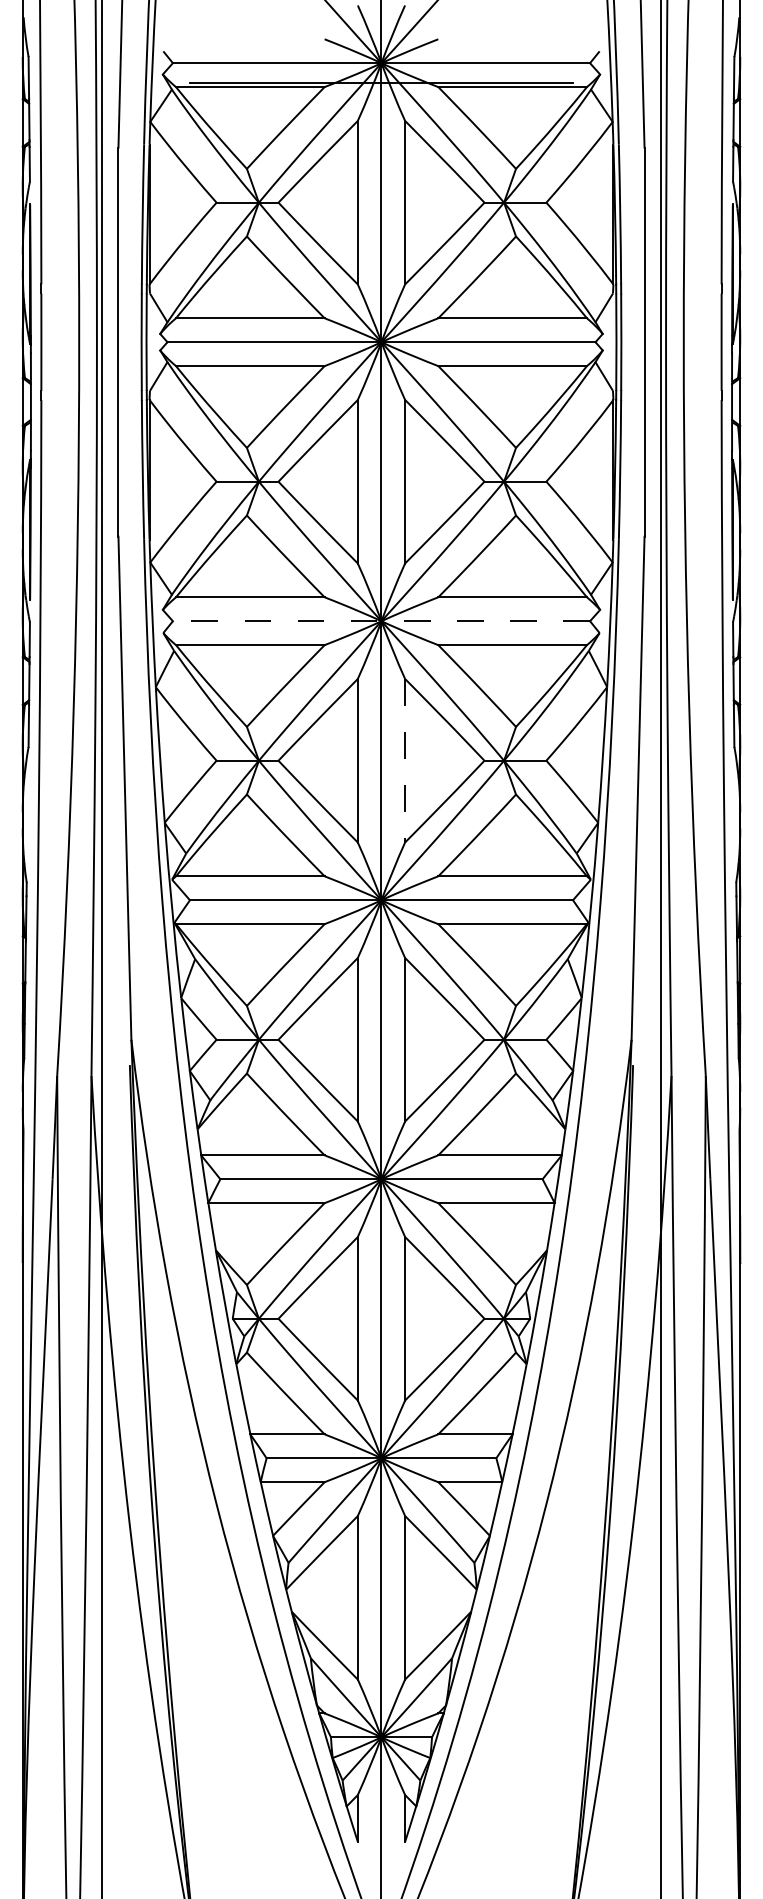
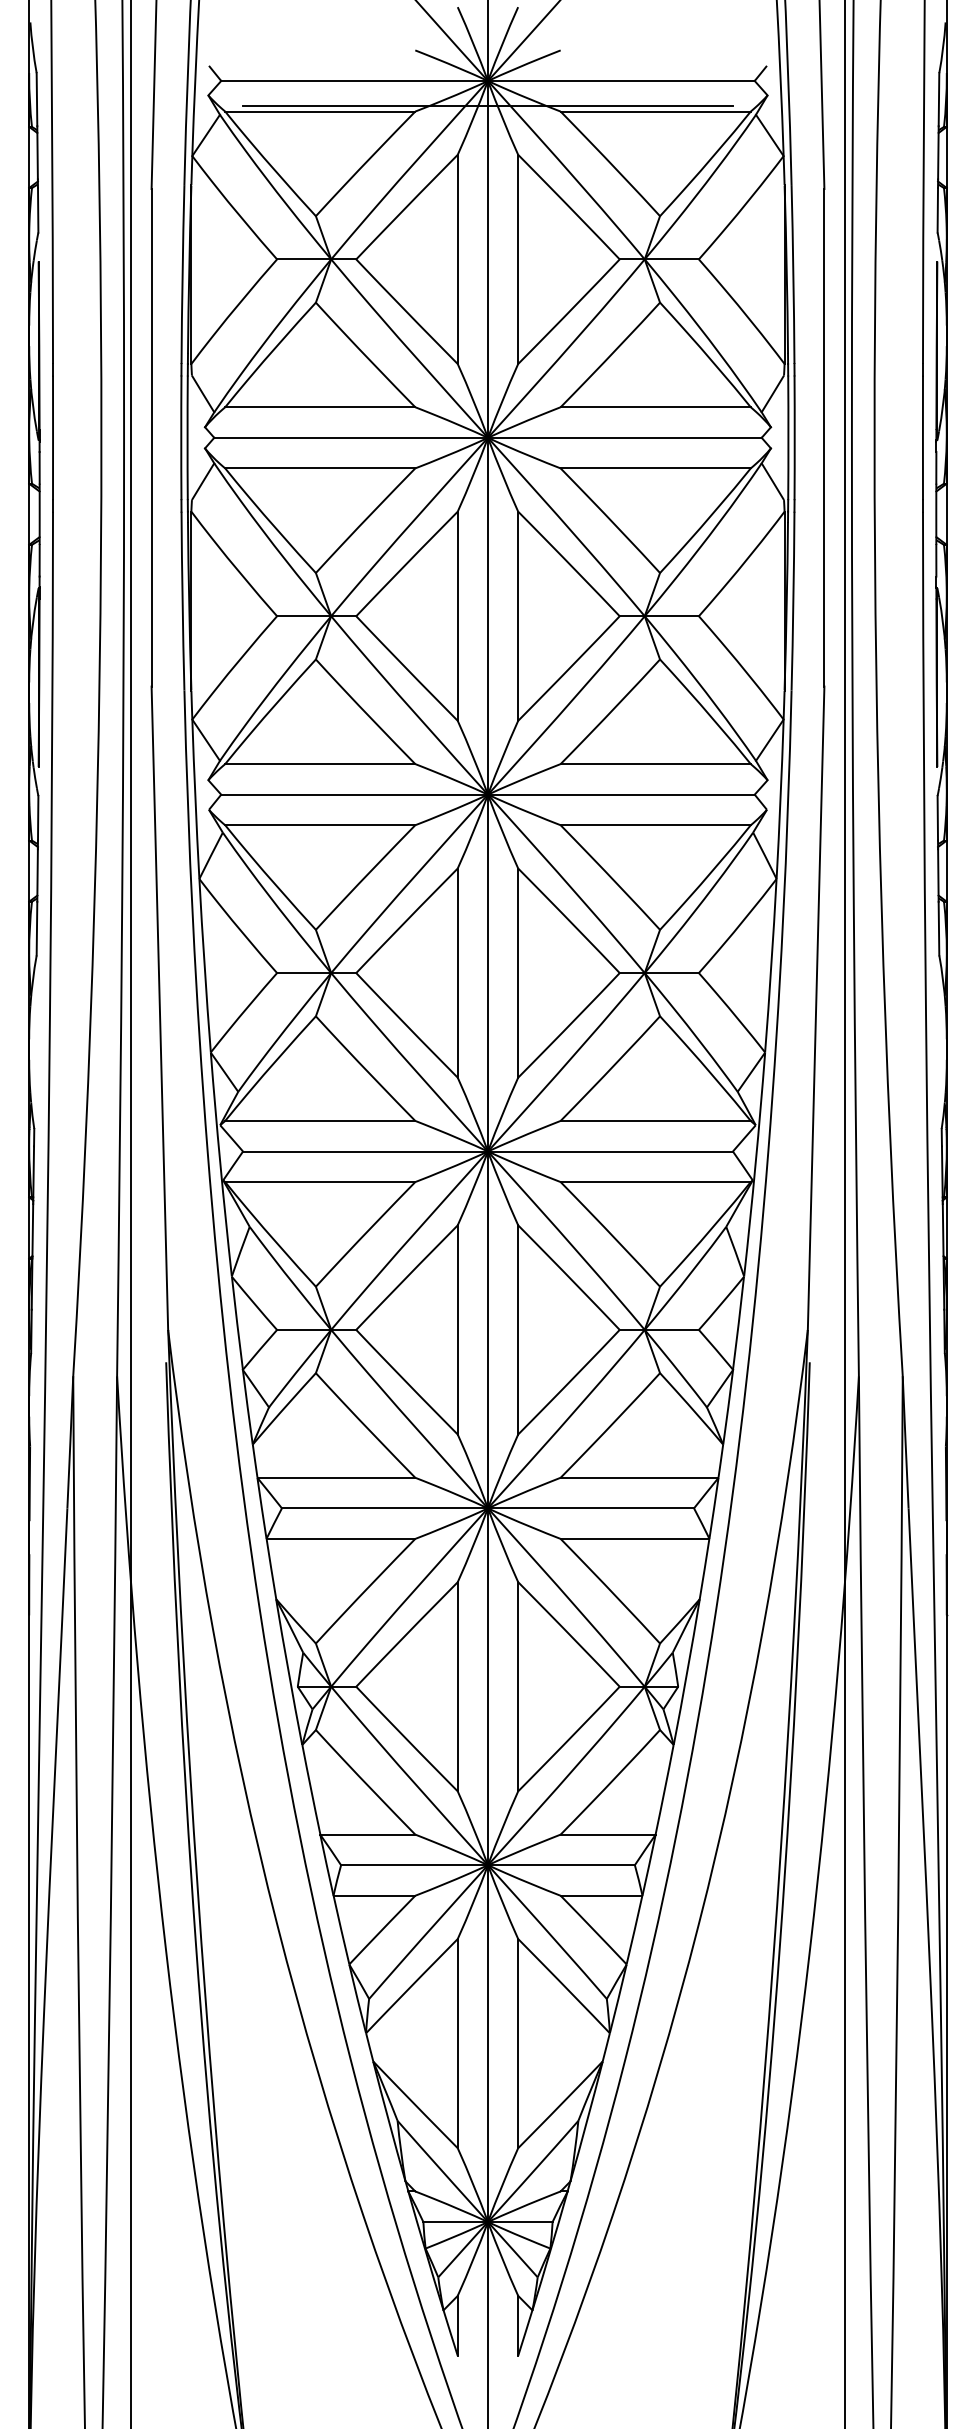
line: (381, 621) -> (488, 795), dashed -> solid
line: (405, 760) -> (518, 972), dashed -> solid

